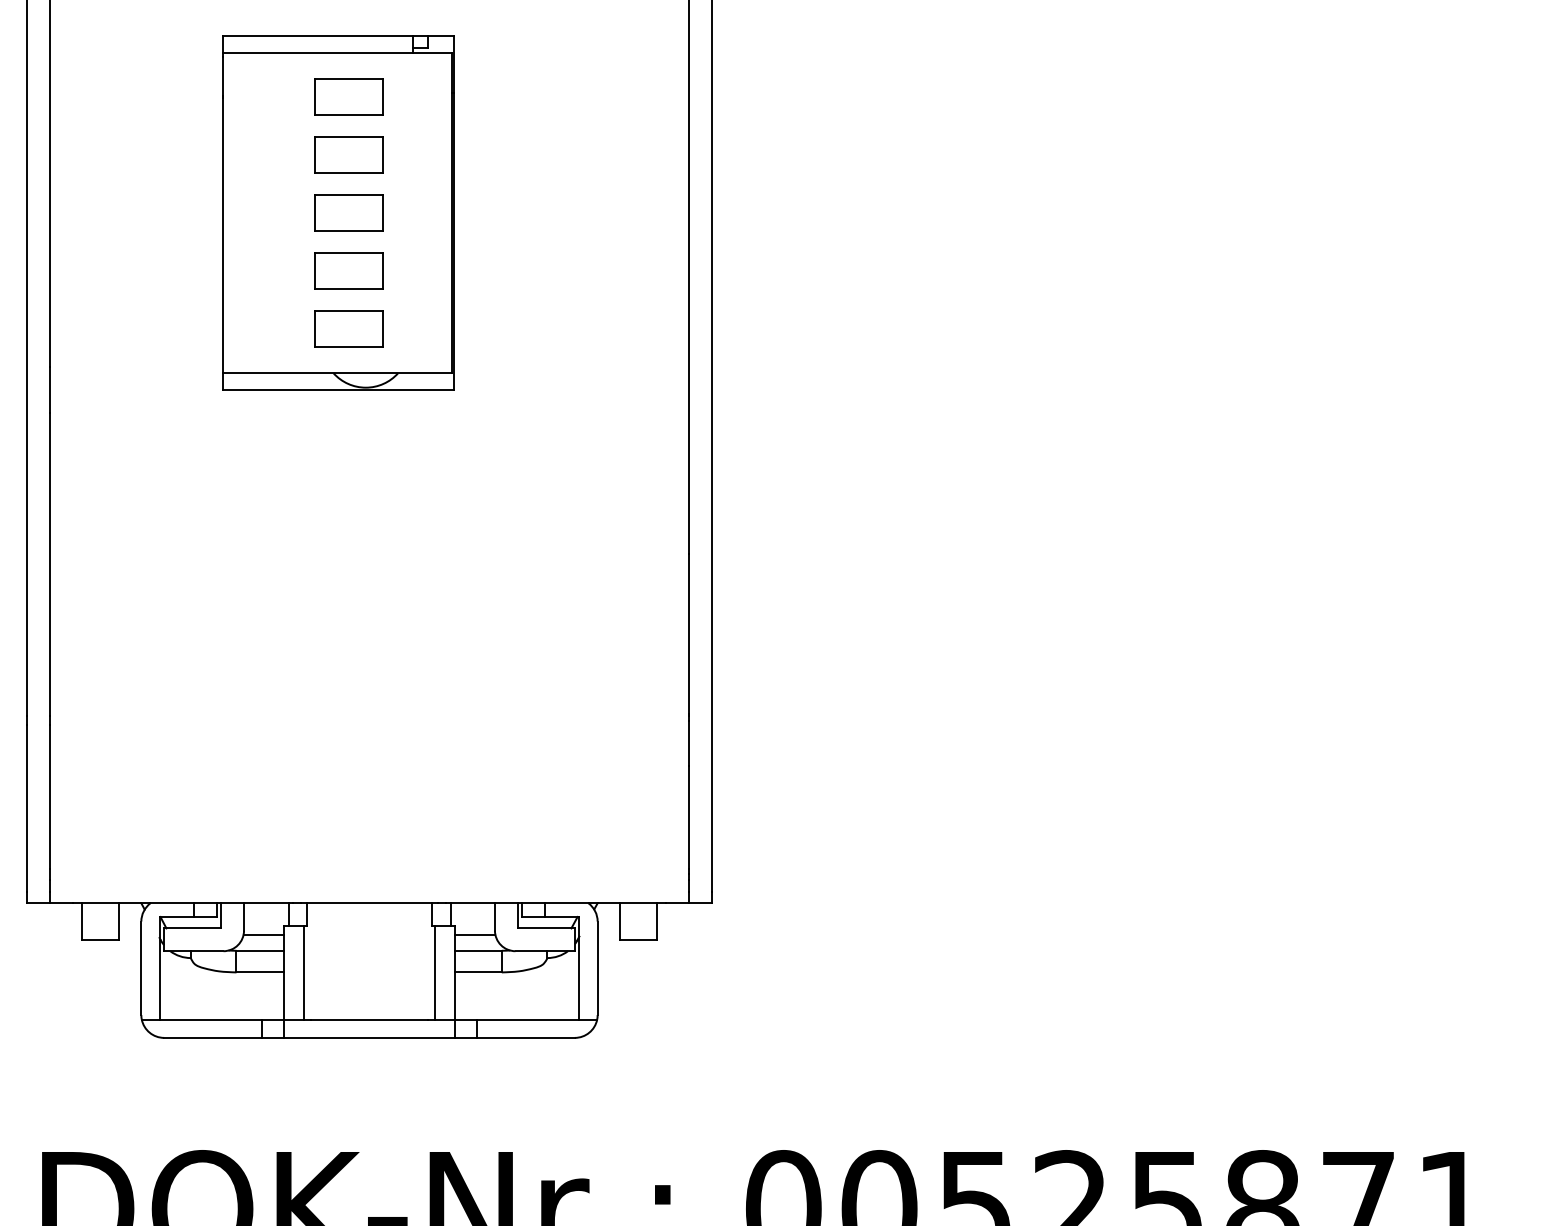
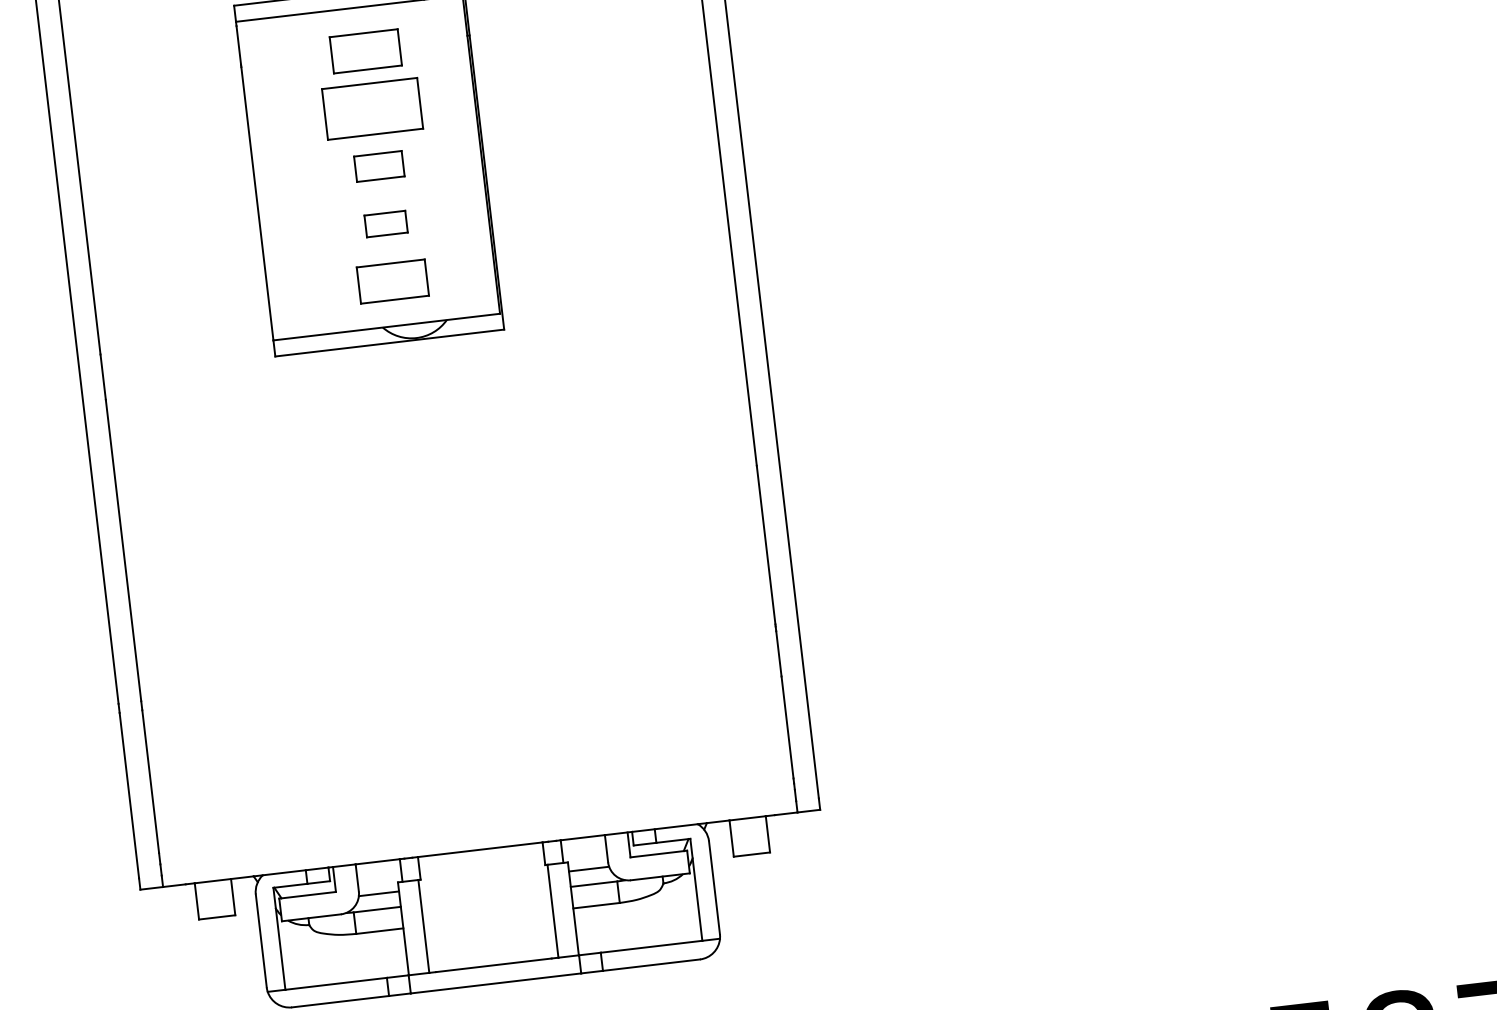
part: (348, 154) -> (372, 108), size x1.4
part: (348, 212) -> (378, 166), size x0.7
part: (348, 270) -> (385, 223), size x0.6

